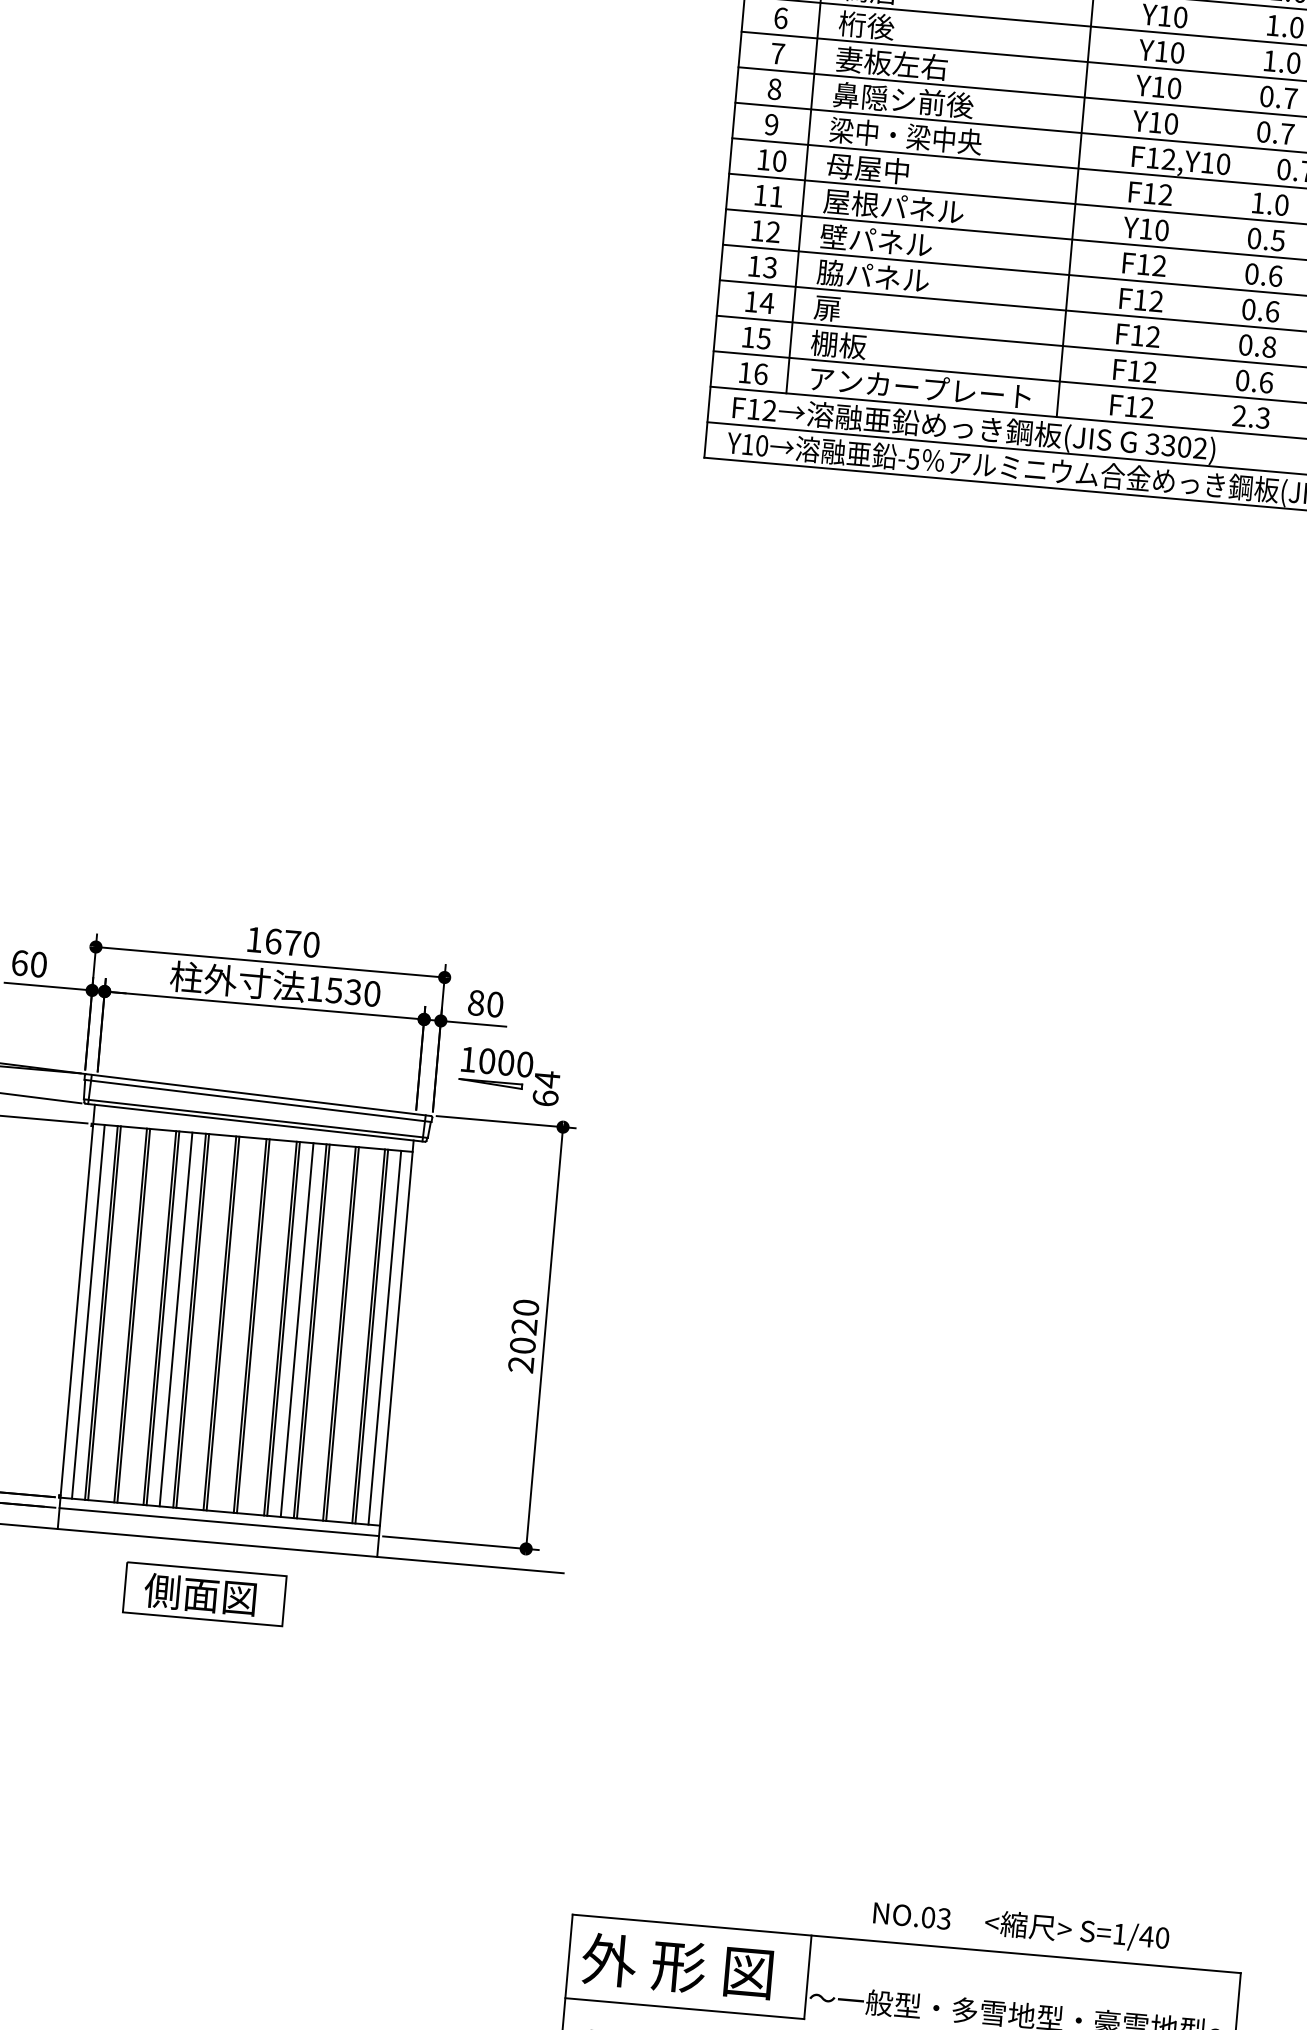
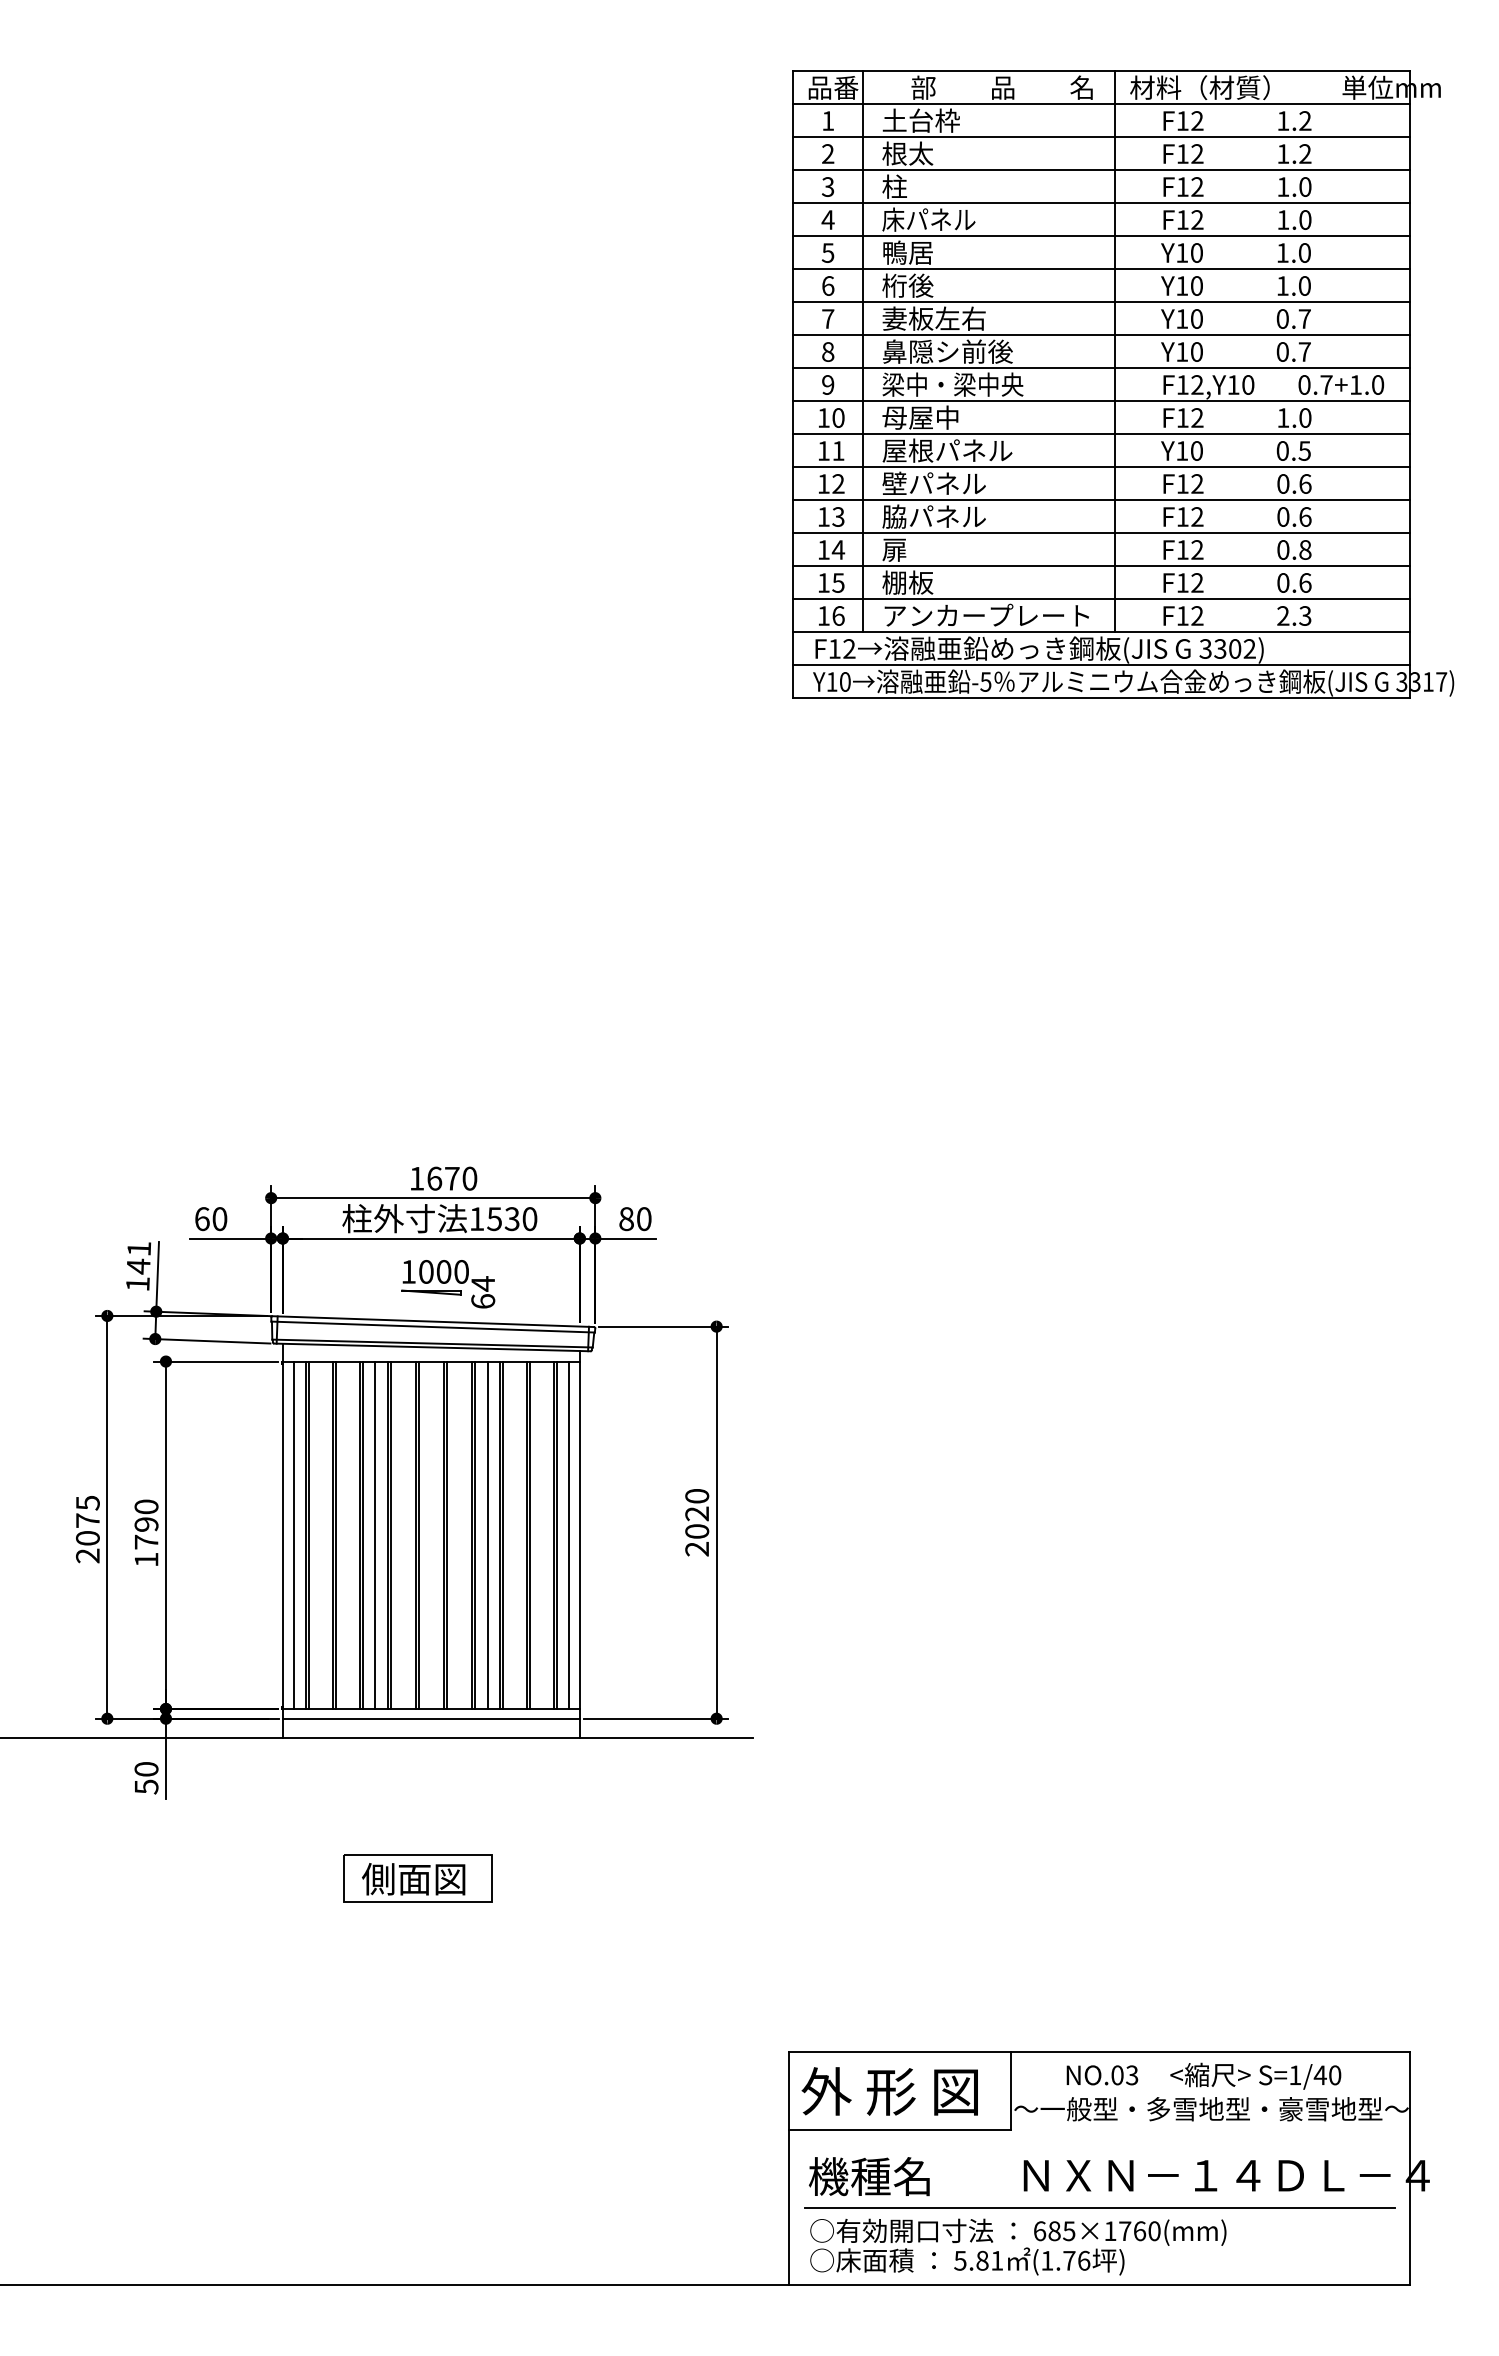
part: (509, 1076) -> (448, 1284), moved
part: (204, 1594) -> (417, 1878), moved
text: (1020, 1925) -> (1203, 2075), moved

